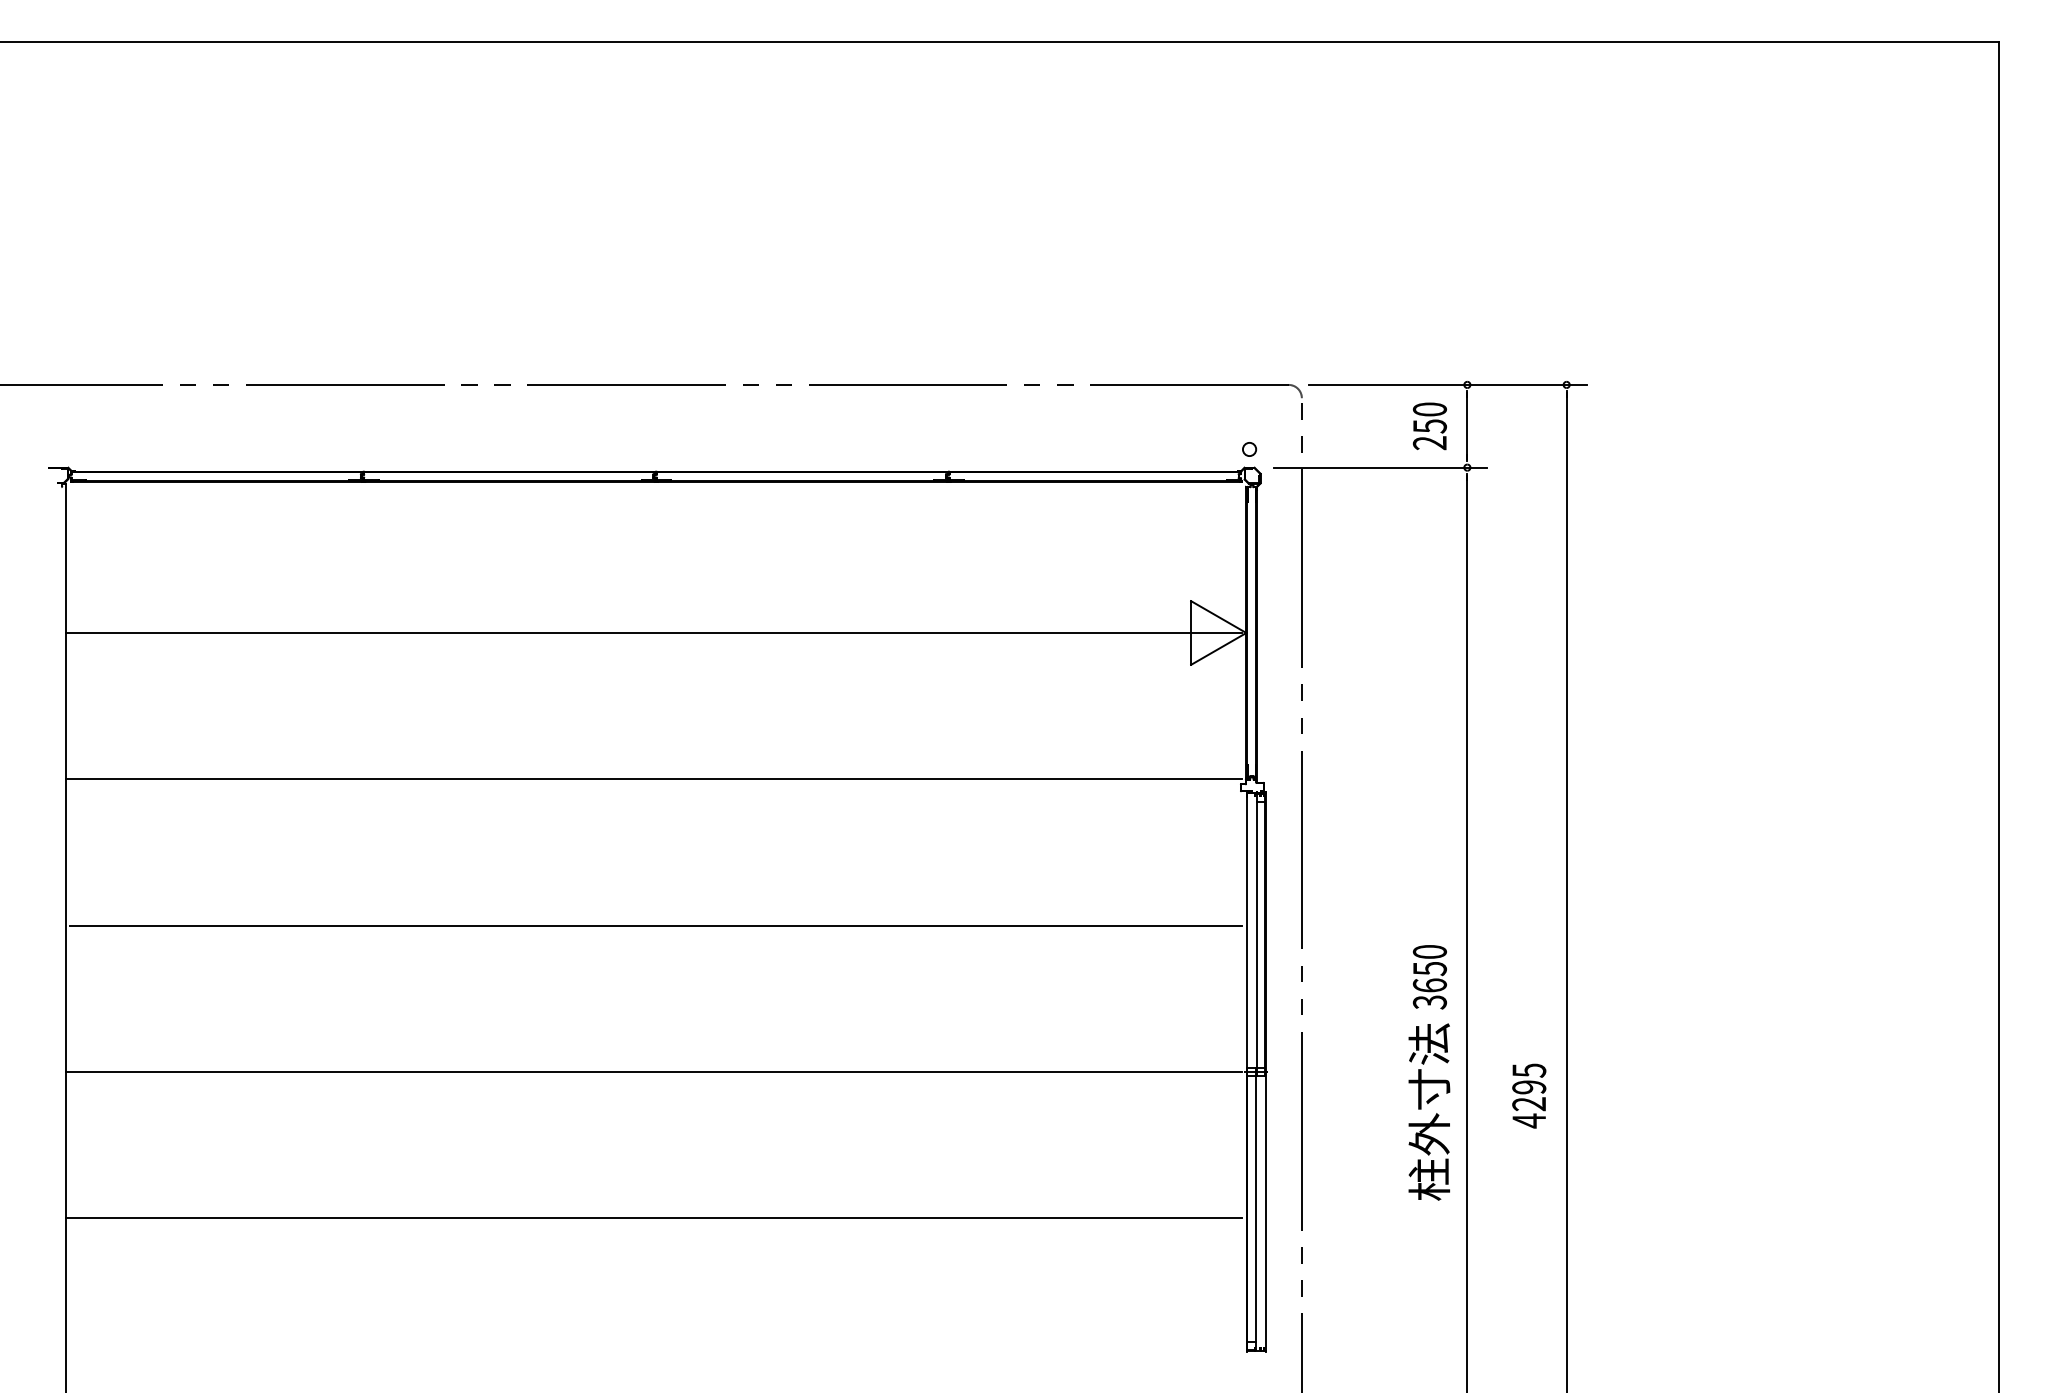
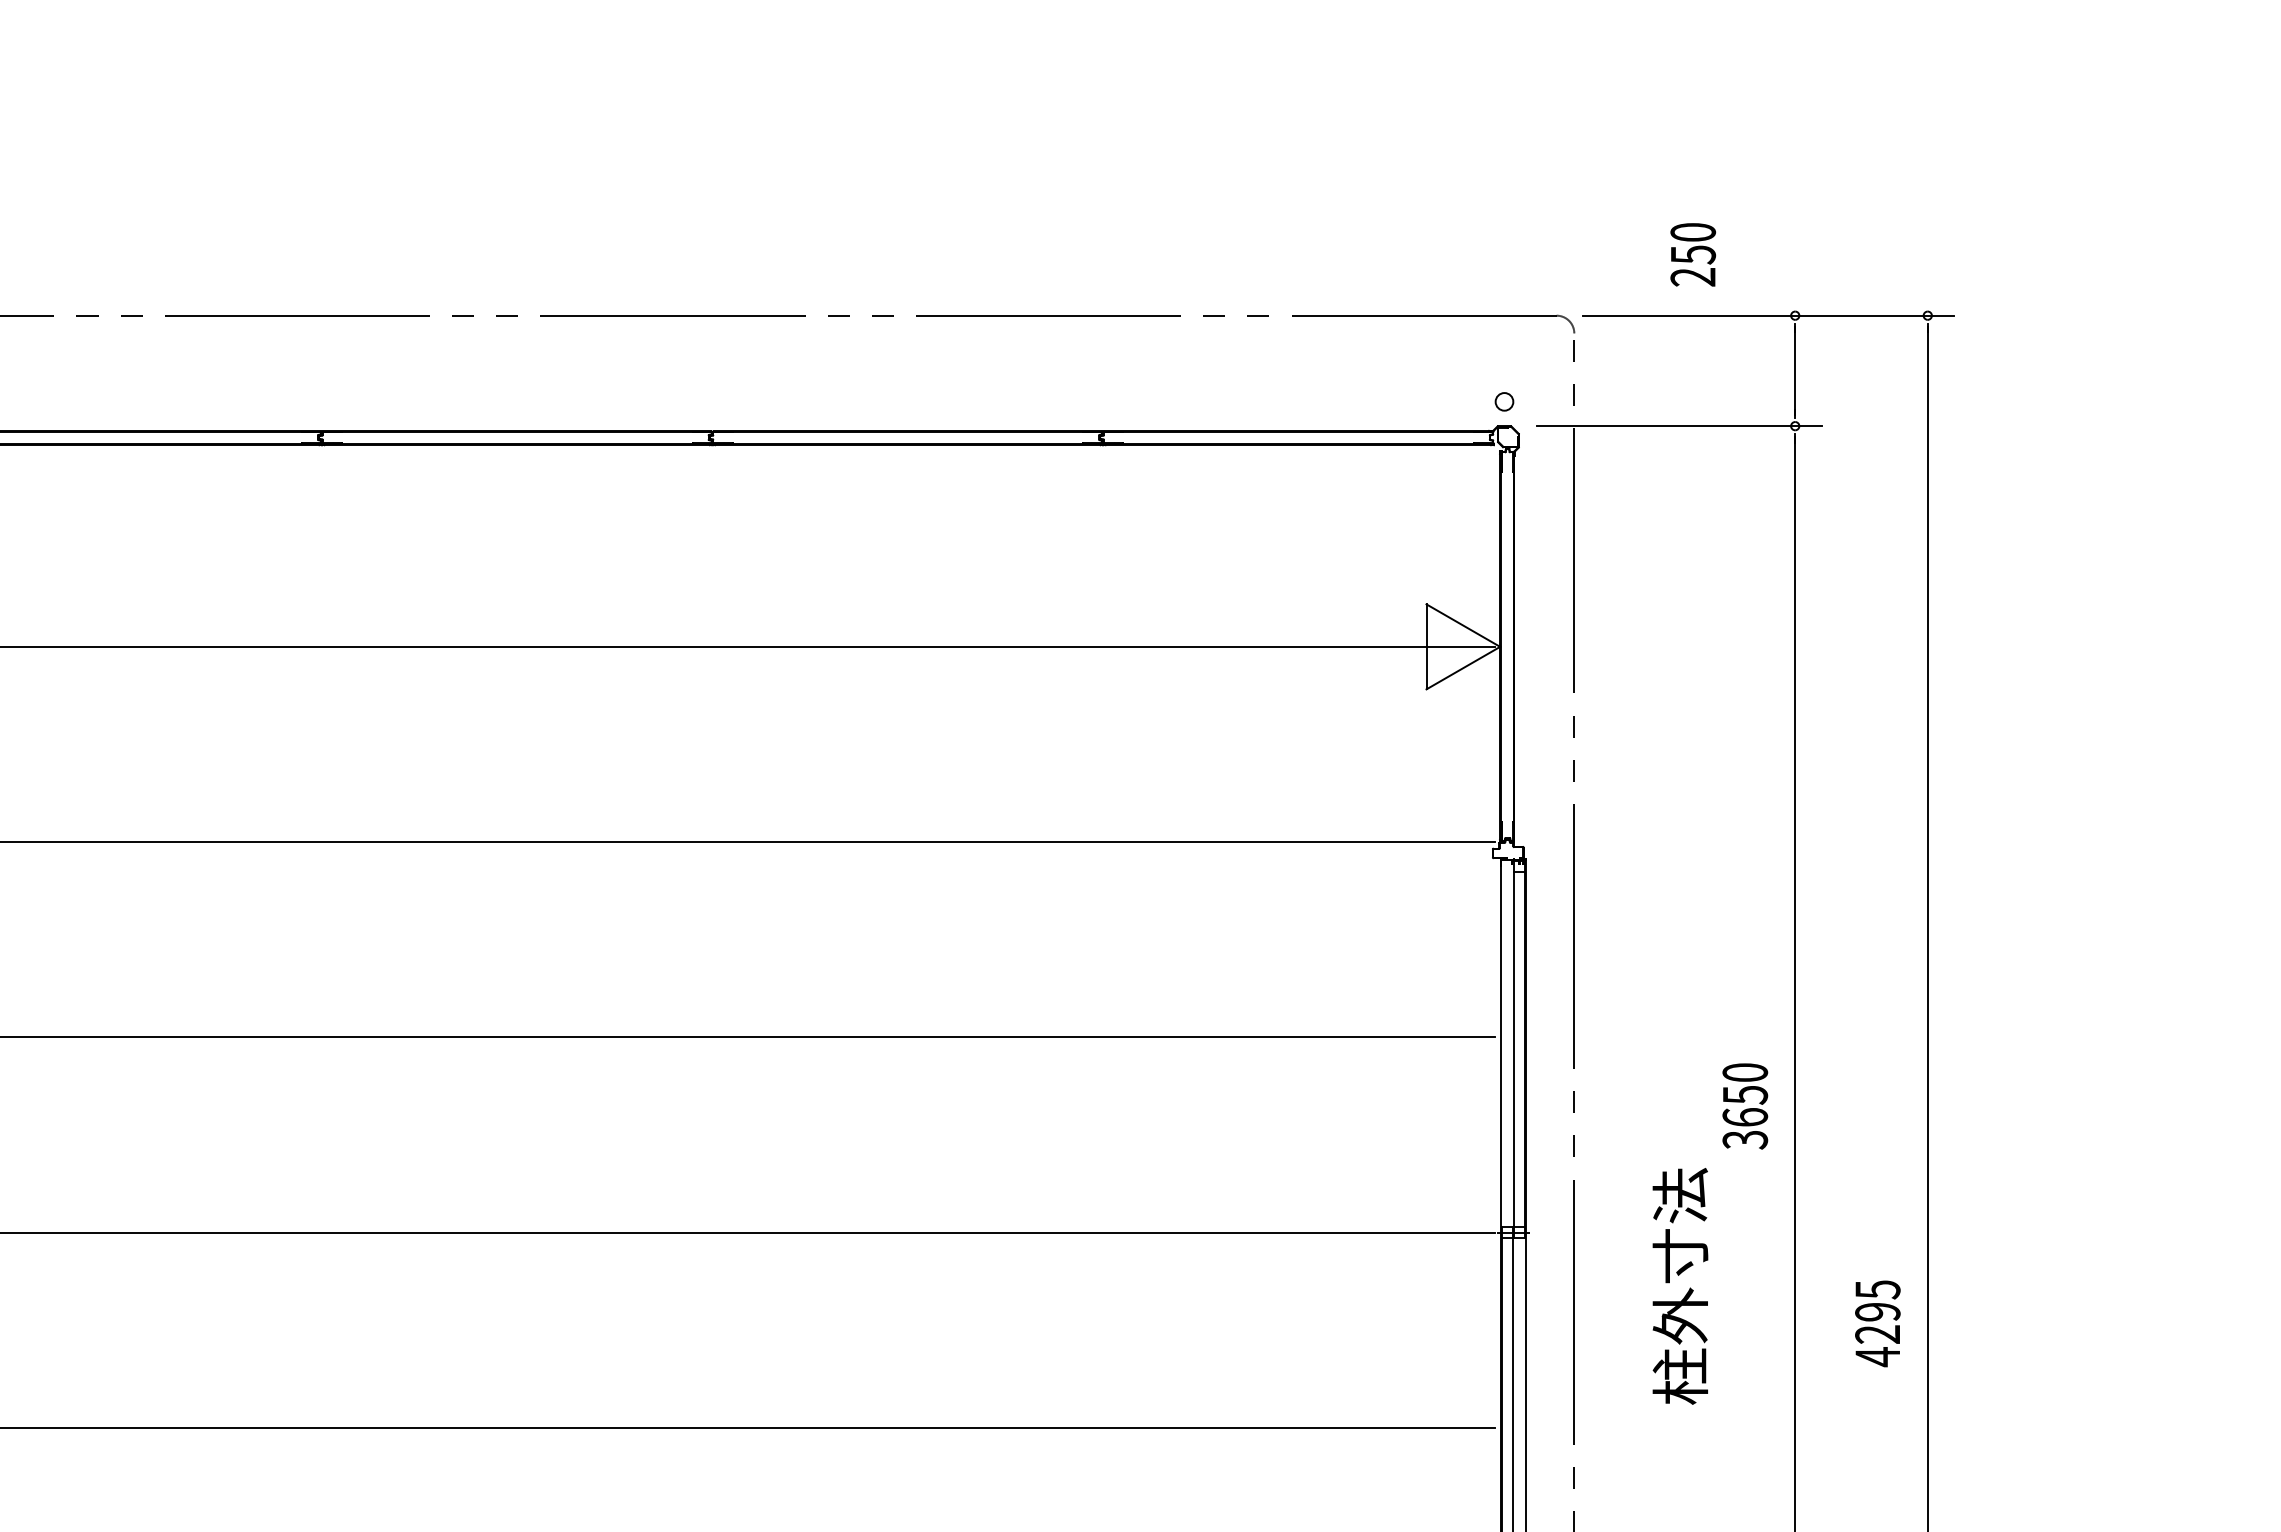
text: (1429, 426) -> (1692, 255), moved
text: (1529, 1095) -> (1878, 1322), moved
text: (1429, 1111) -> (1680, 1285), moved

